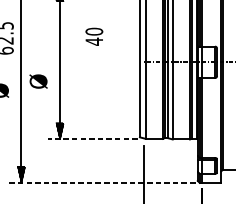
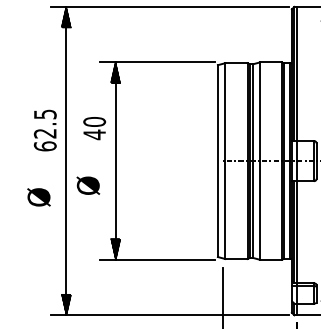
text: (94, 36) -> (94, 128), moved
line: (92, 139) -> (157, 259), dashed -> solid
line: (102, 183) -> (169, 315), dashed -> solid

